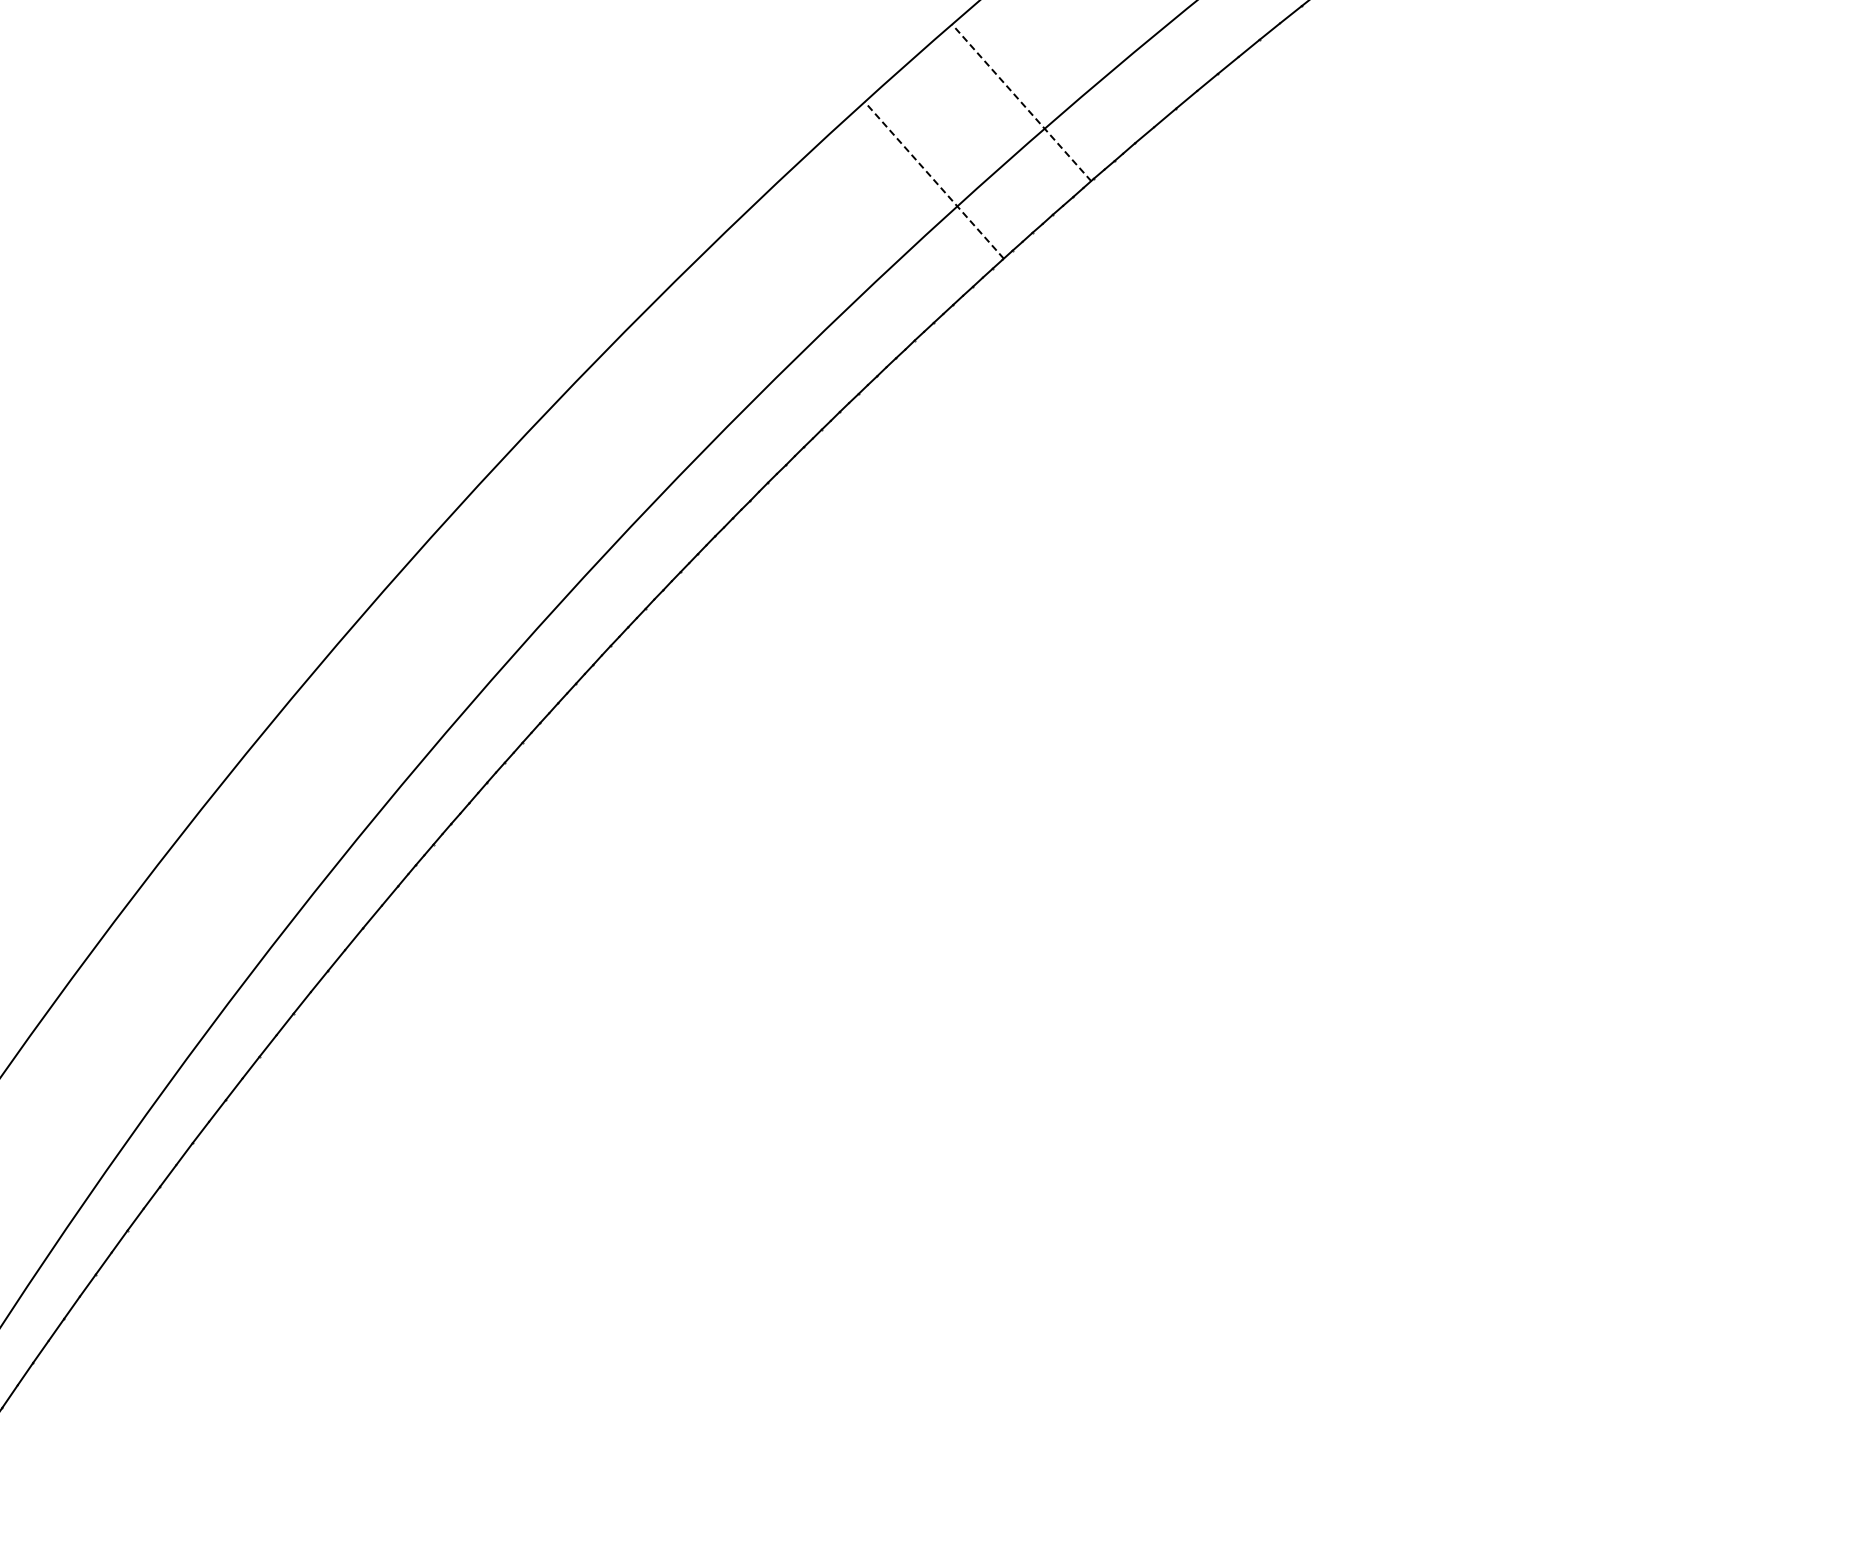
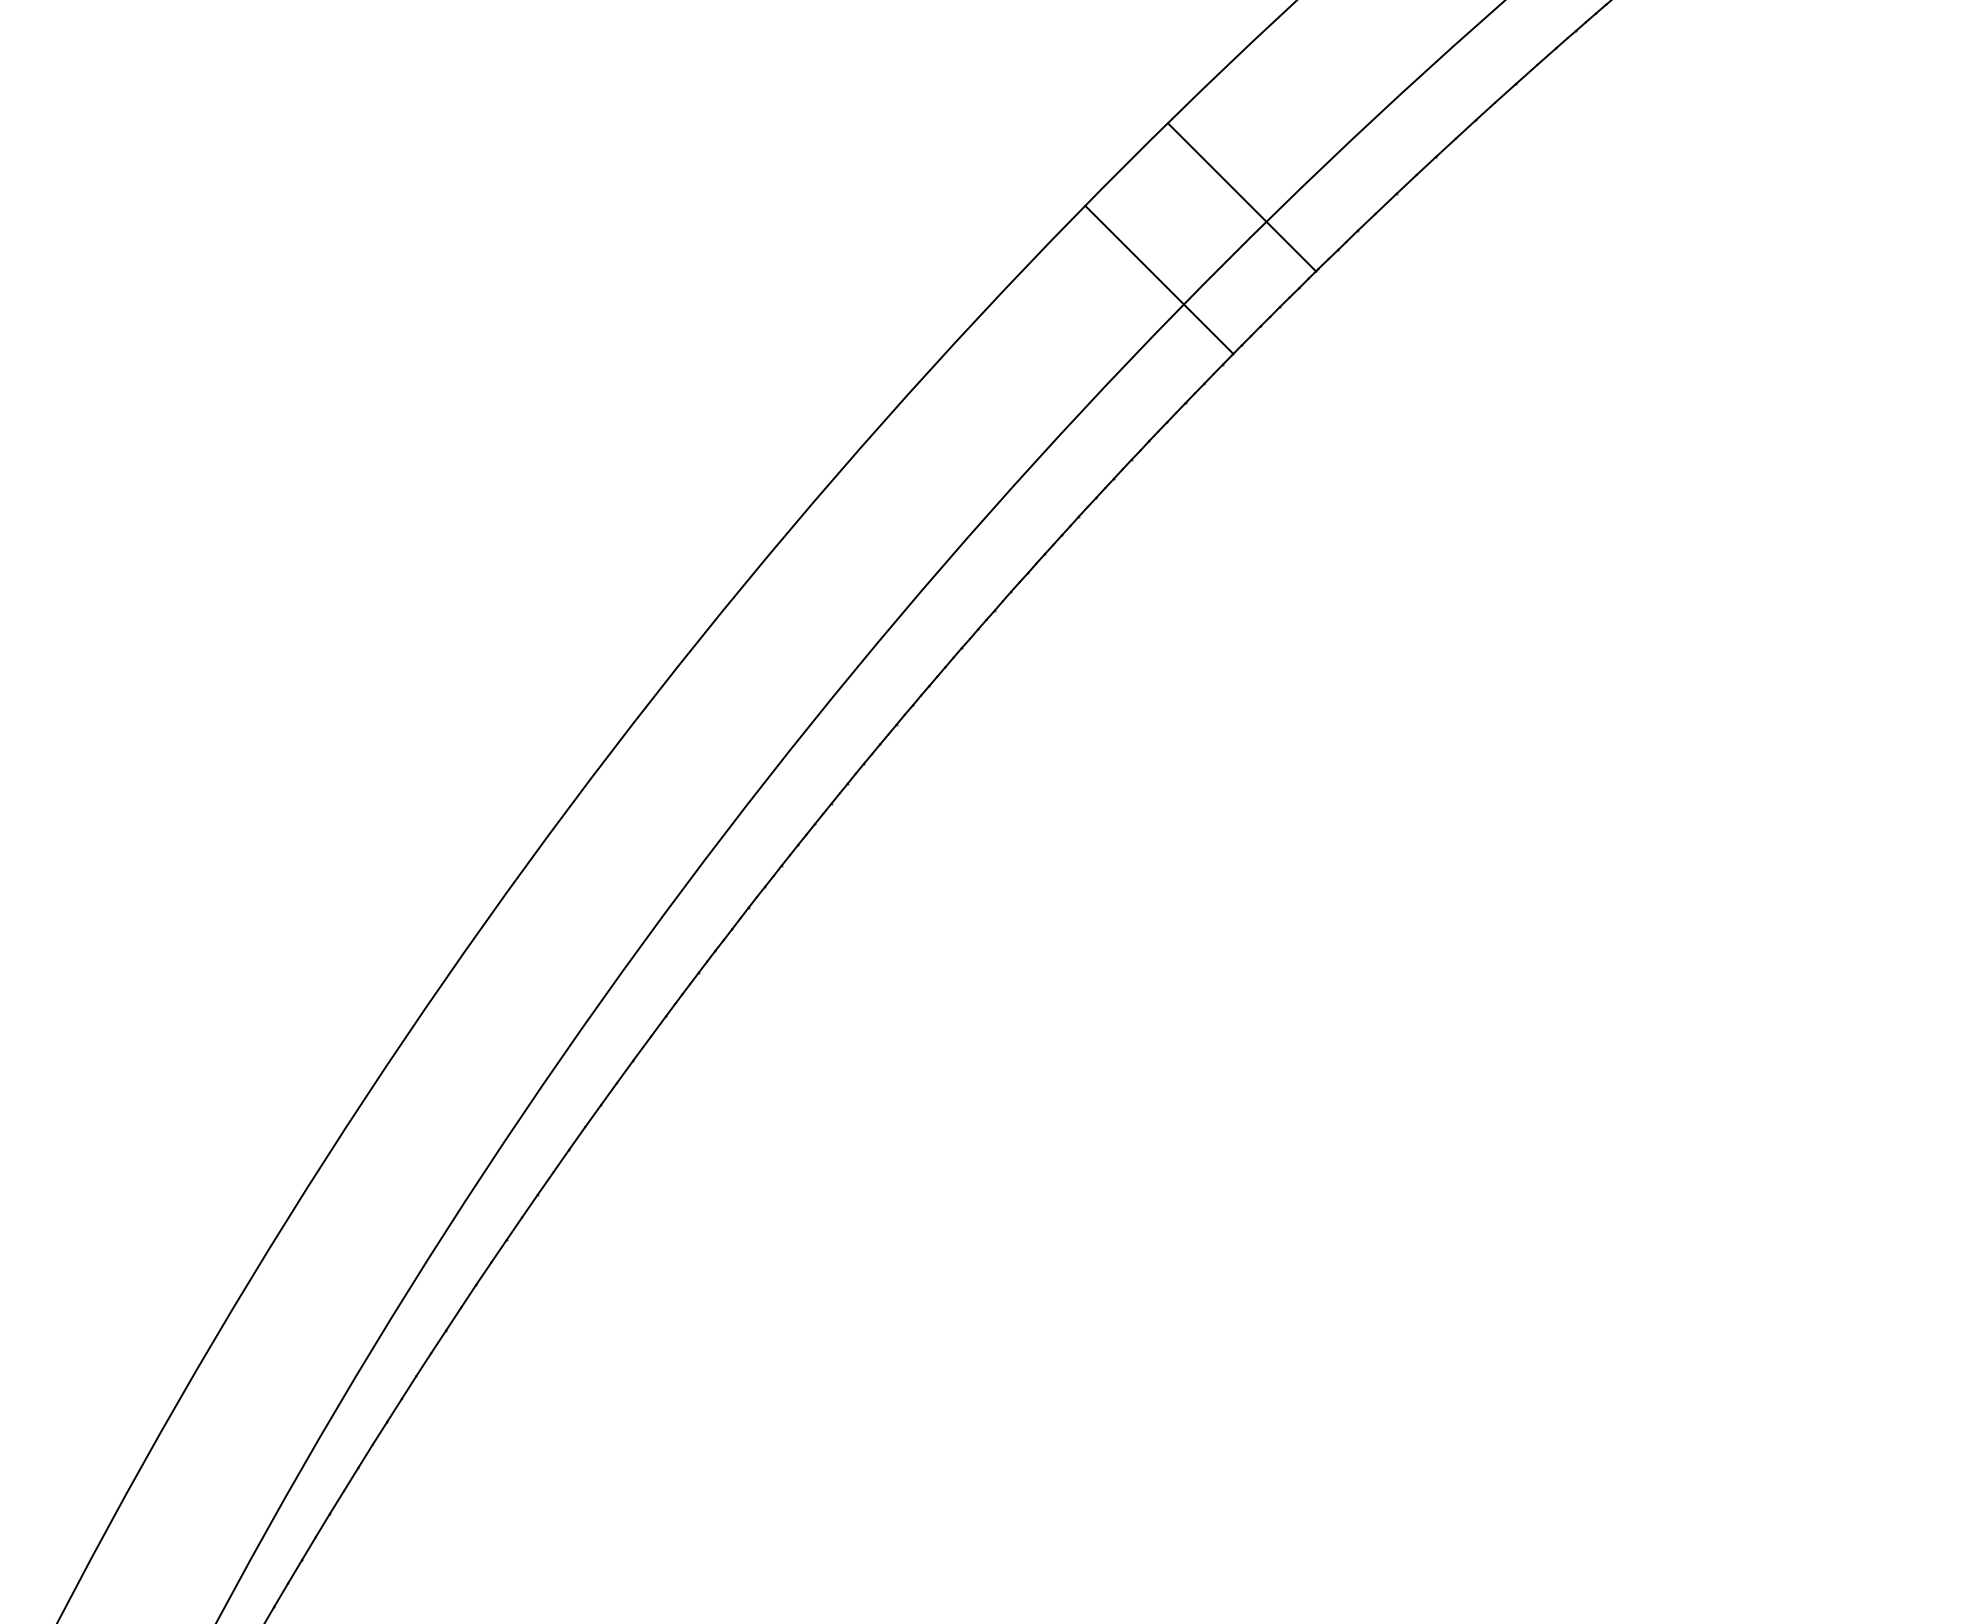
line: (1022, 103) -> (1242, 197), dashed -> solid
line: (934, 179) -> (1159, 279), dashed -> solid

